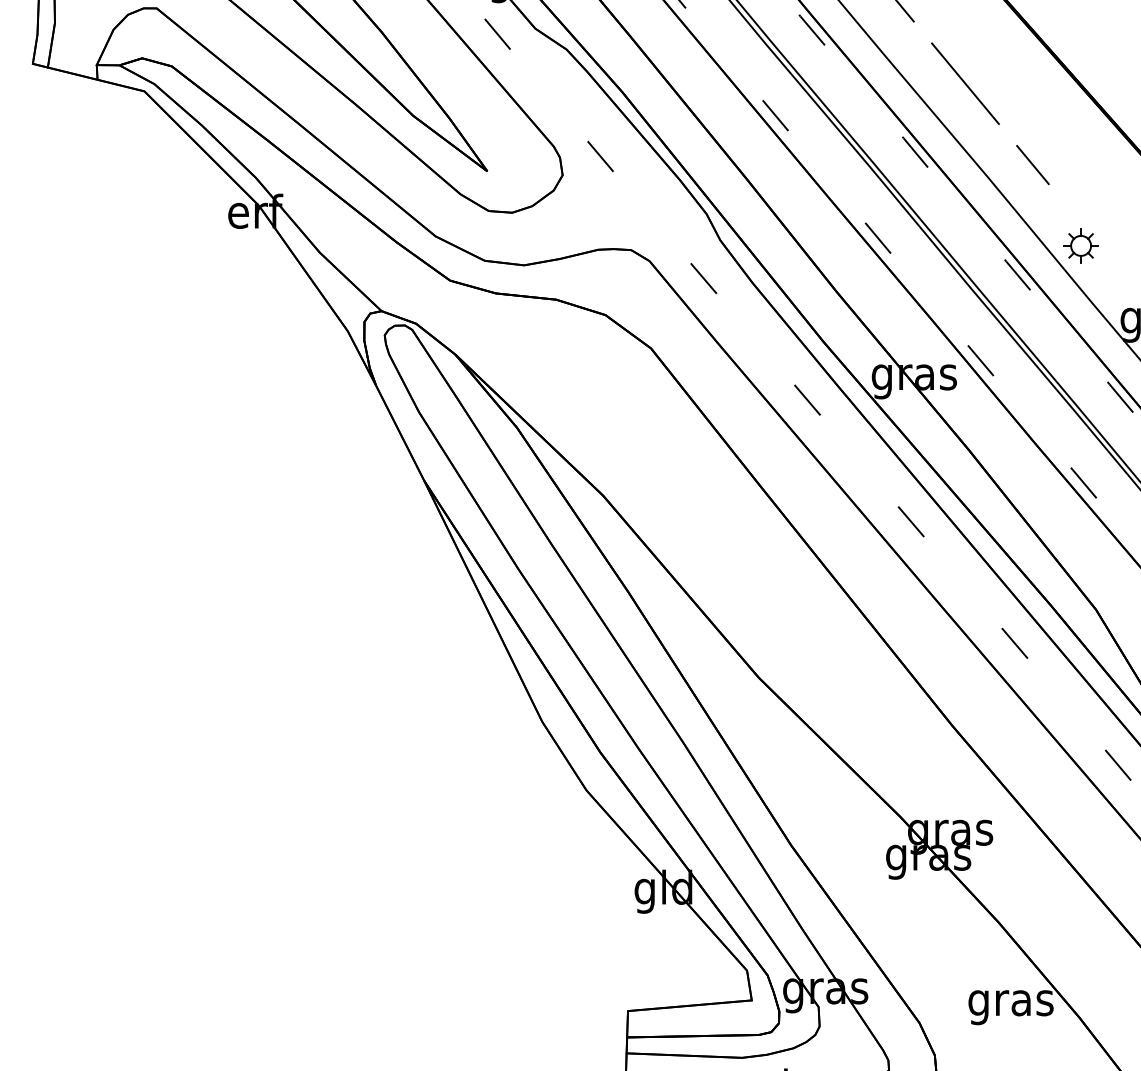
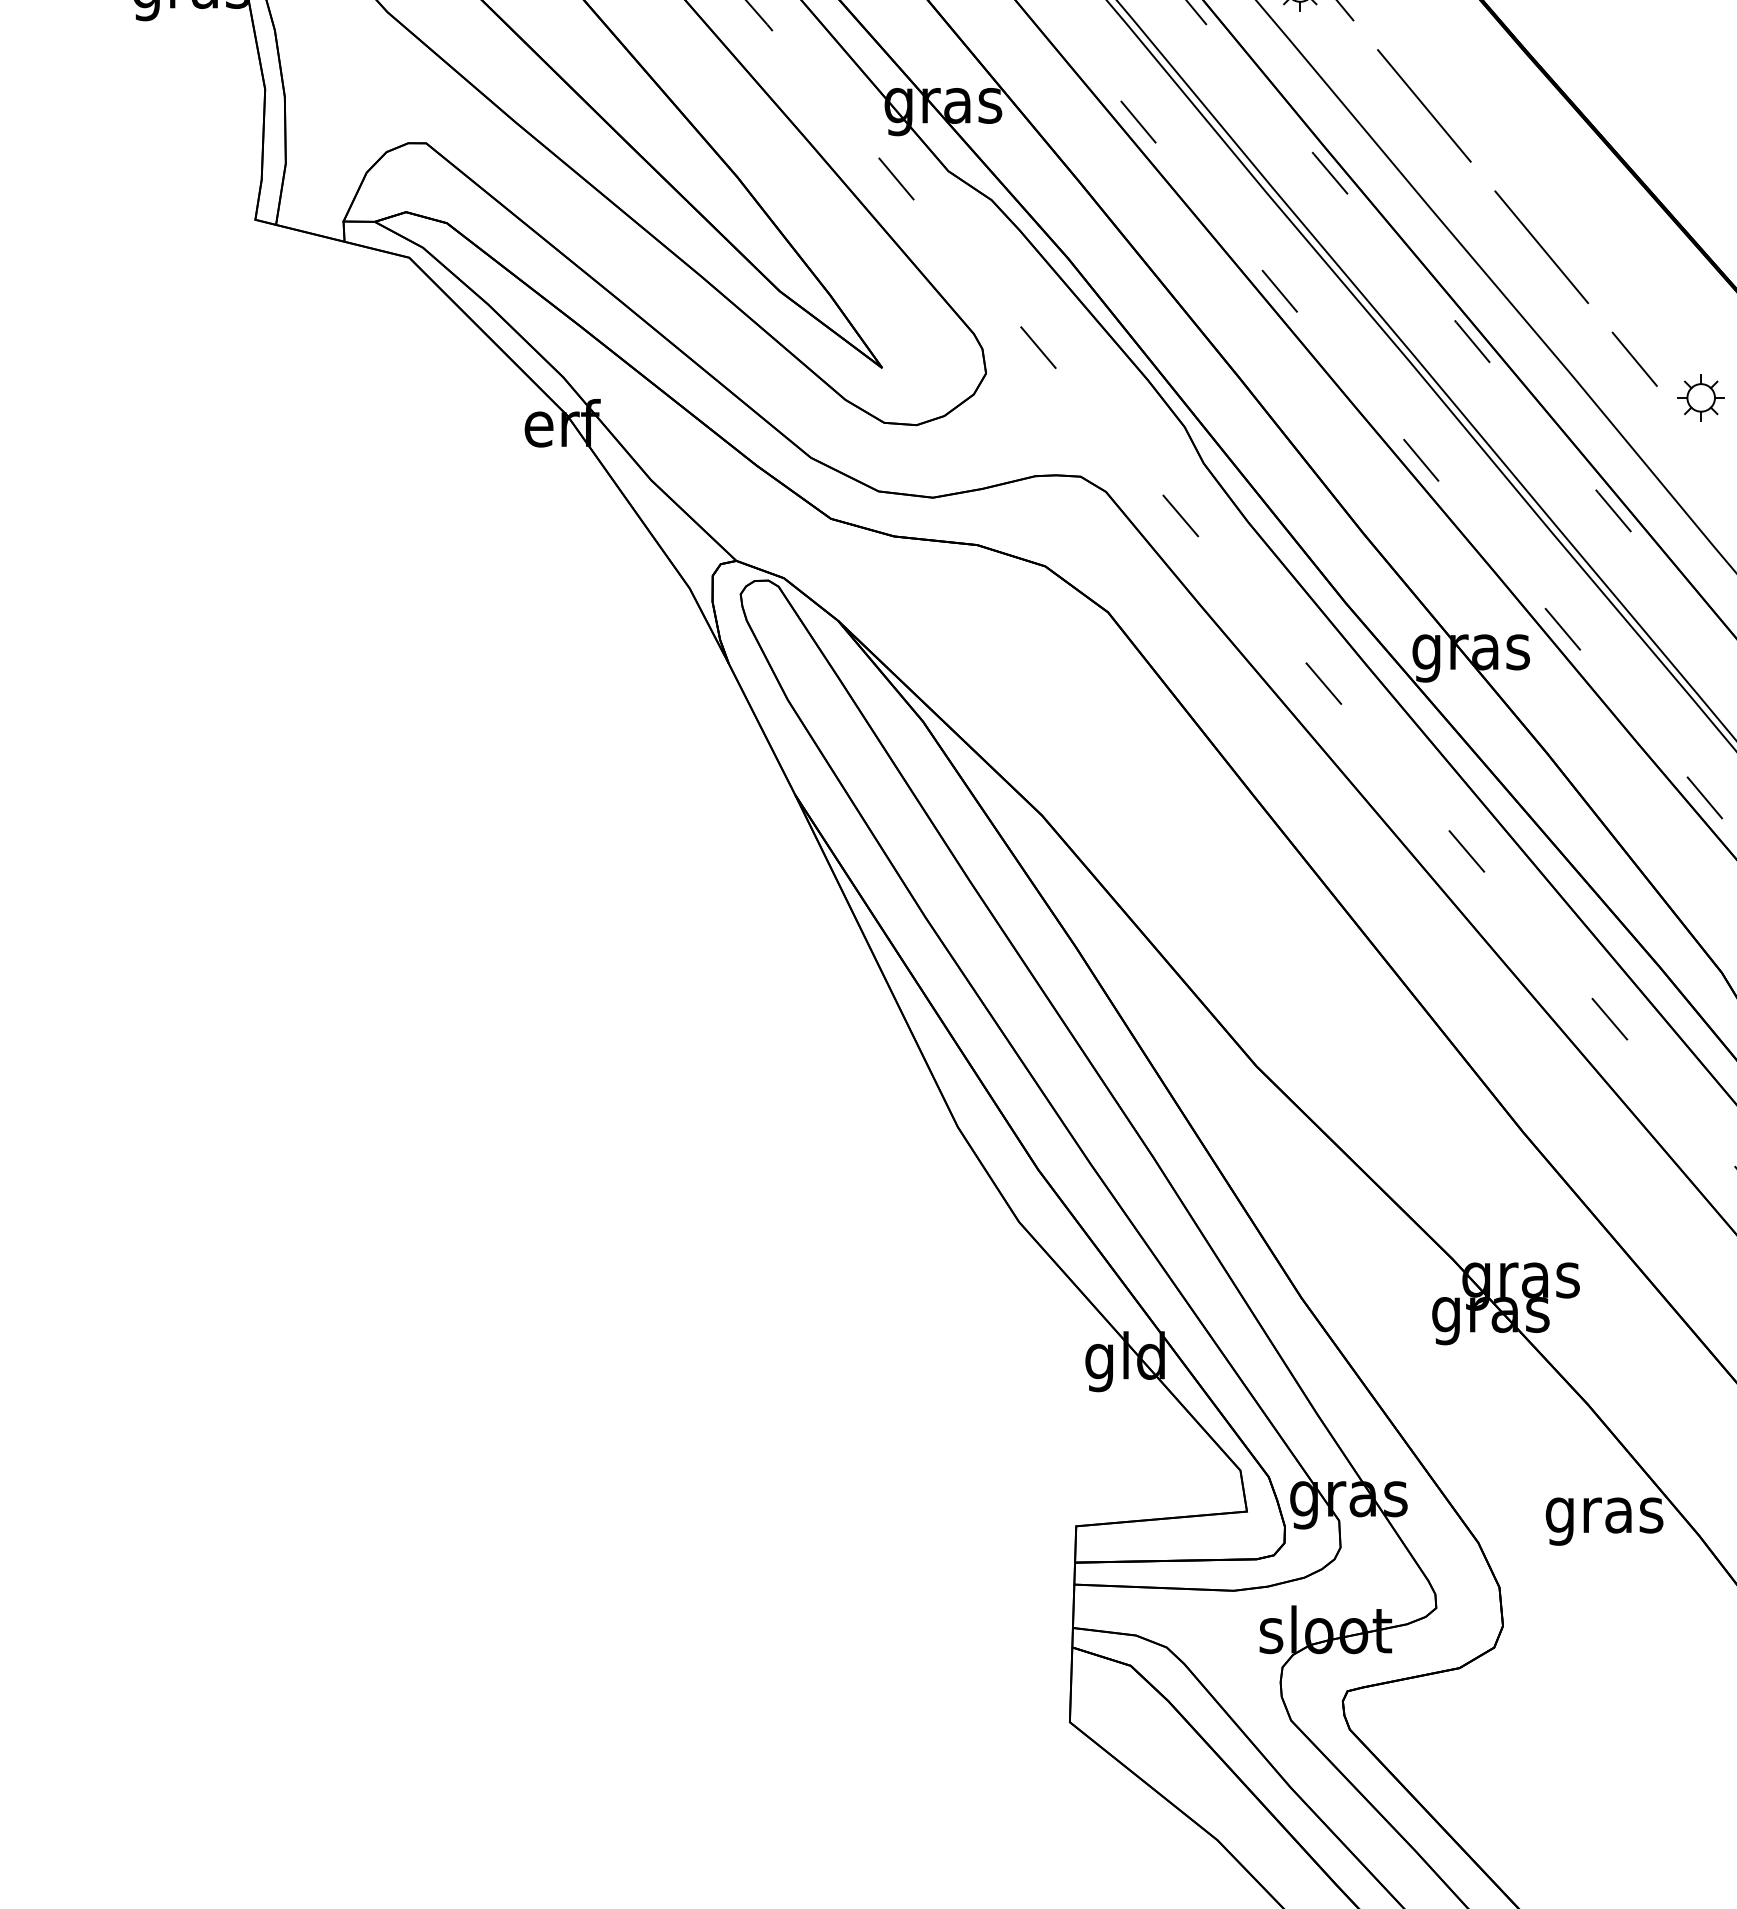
part: (1080, 245) -> (1700, 397), moved

